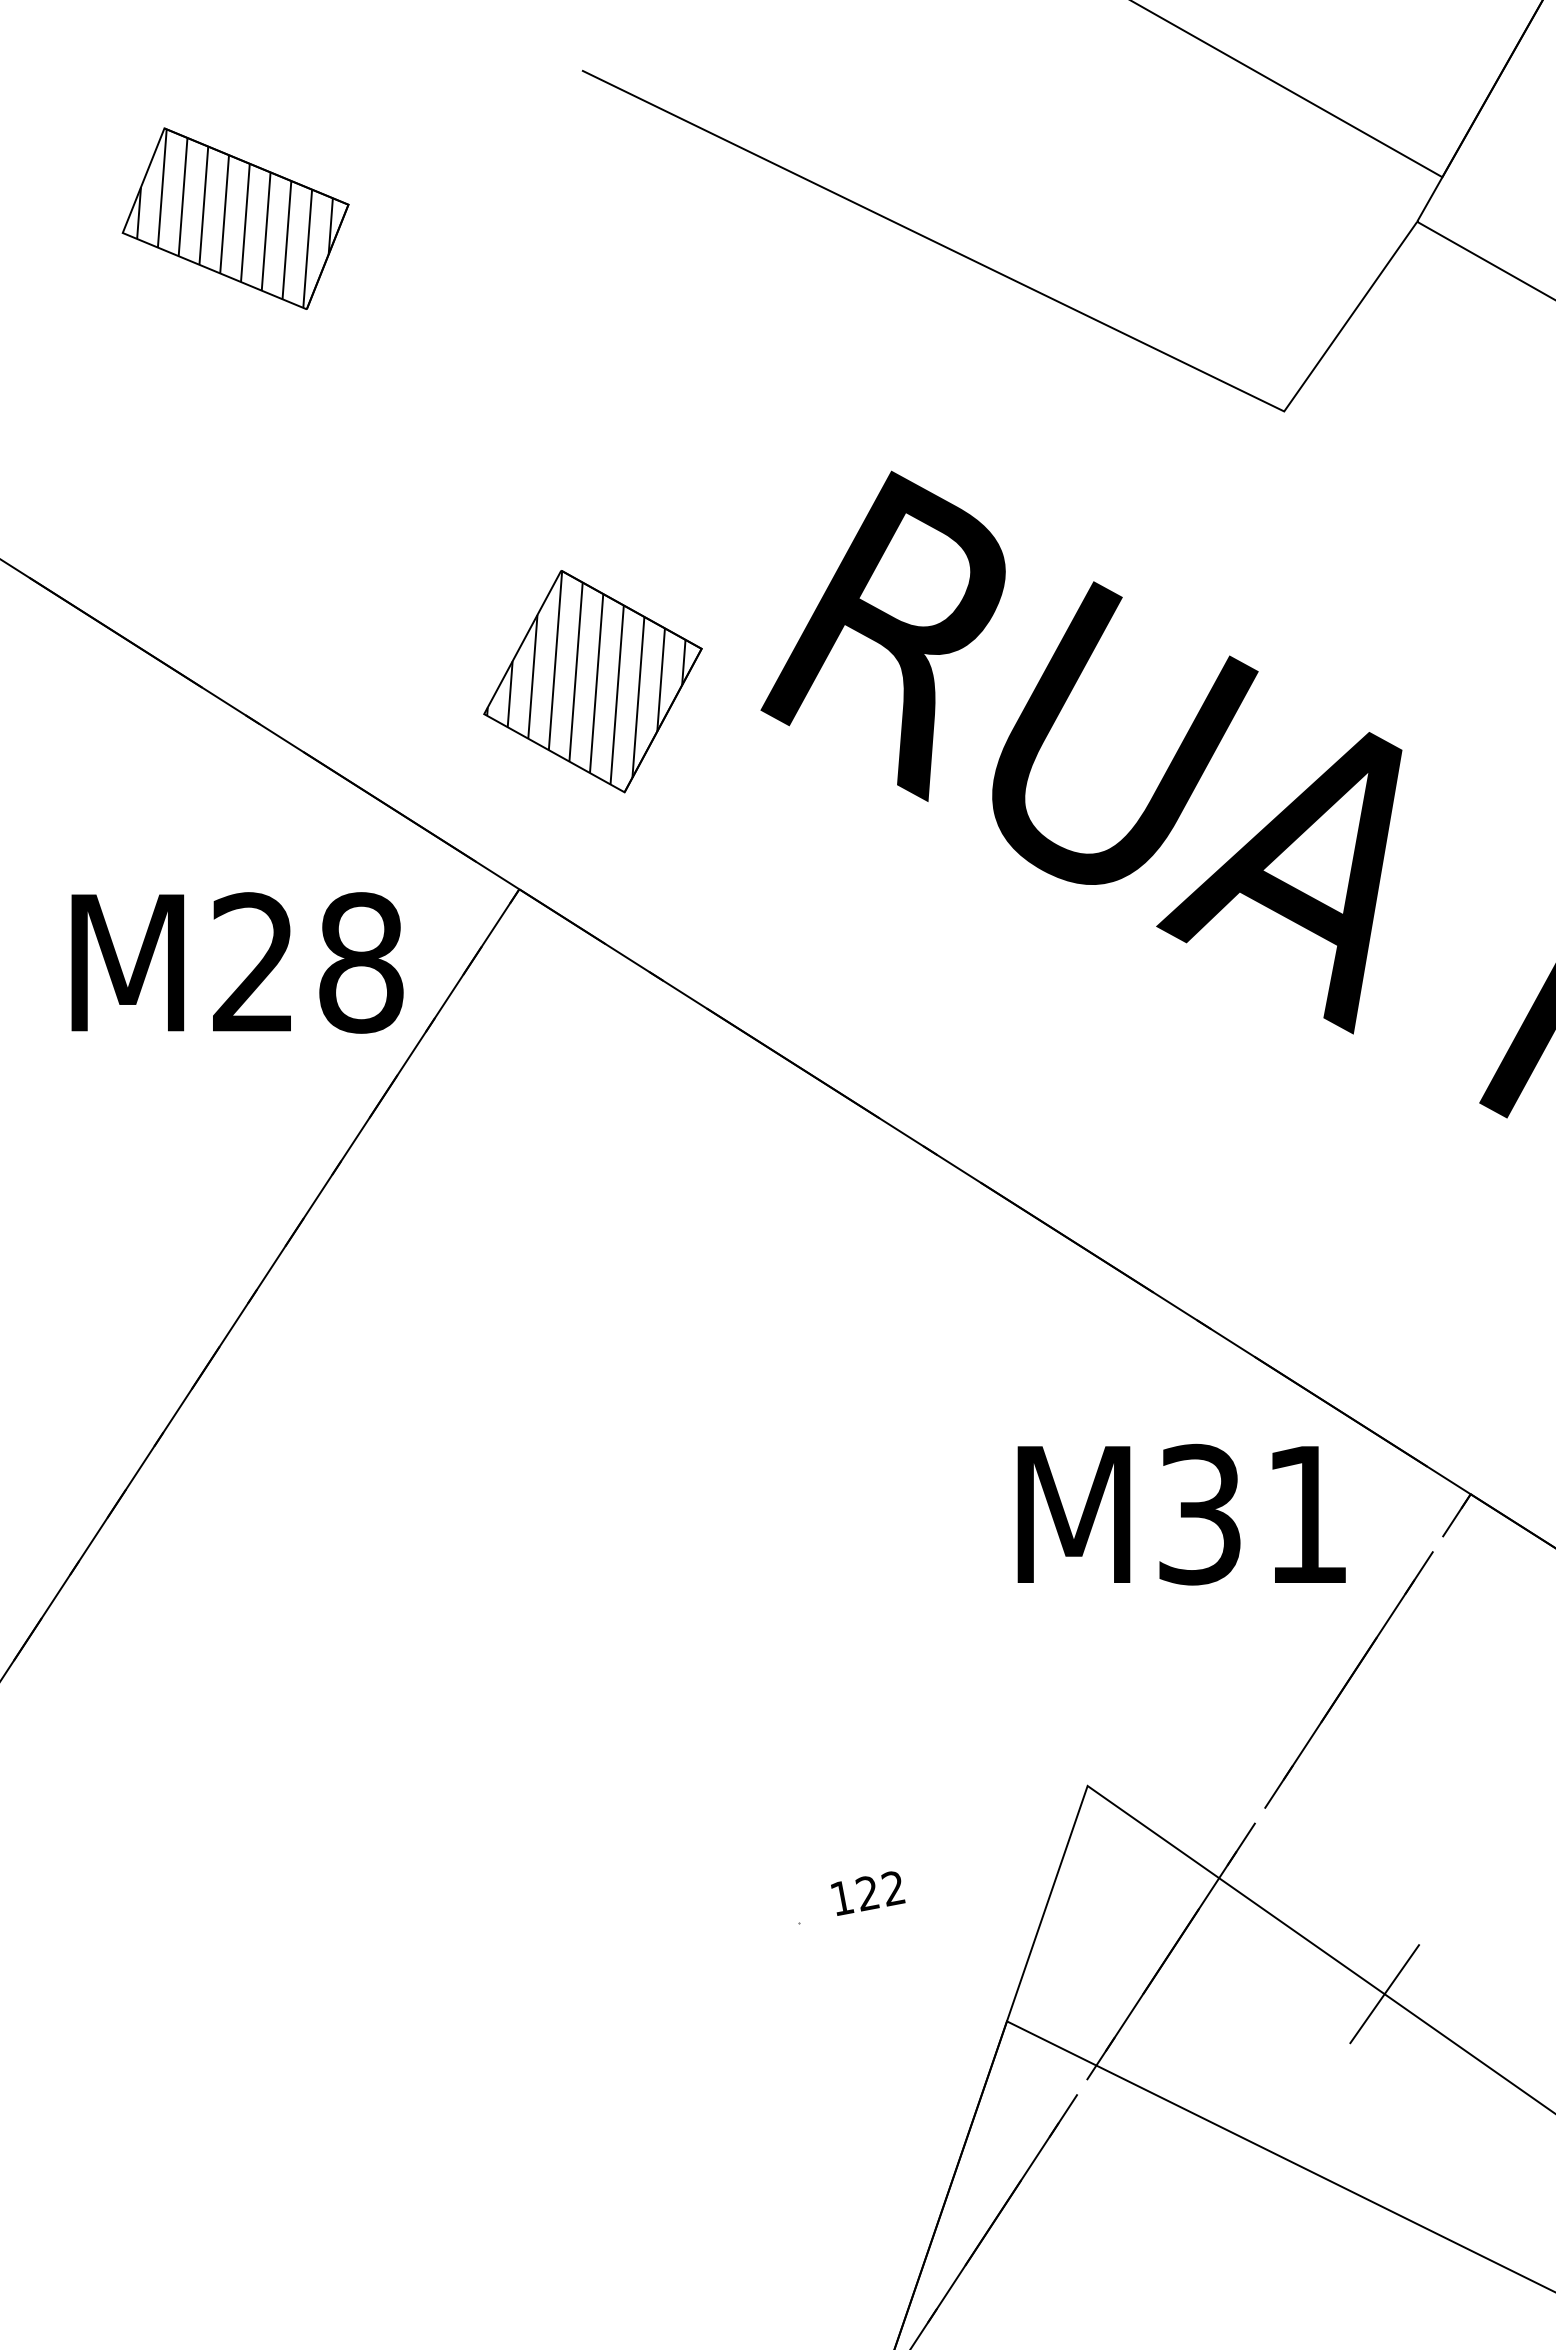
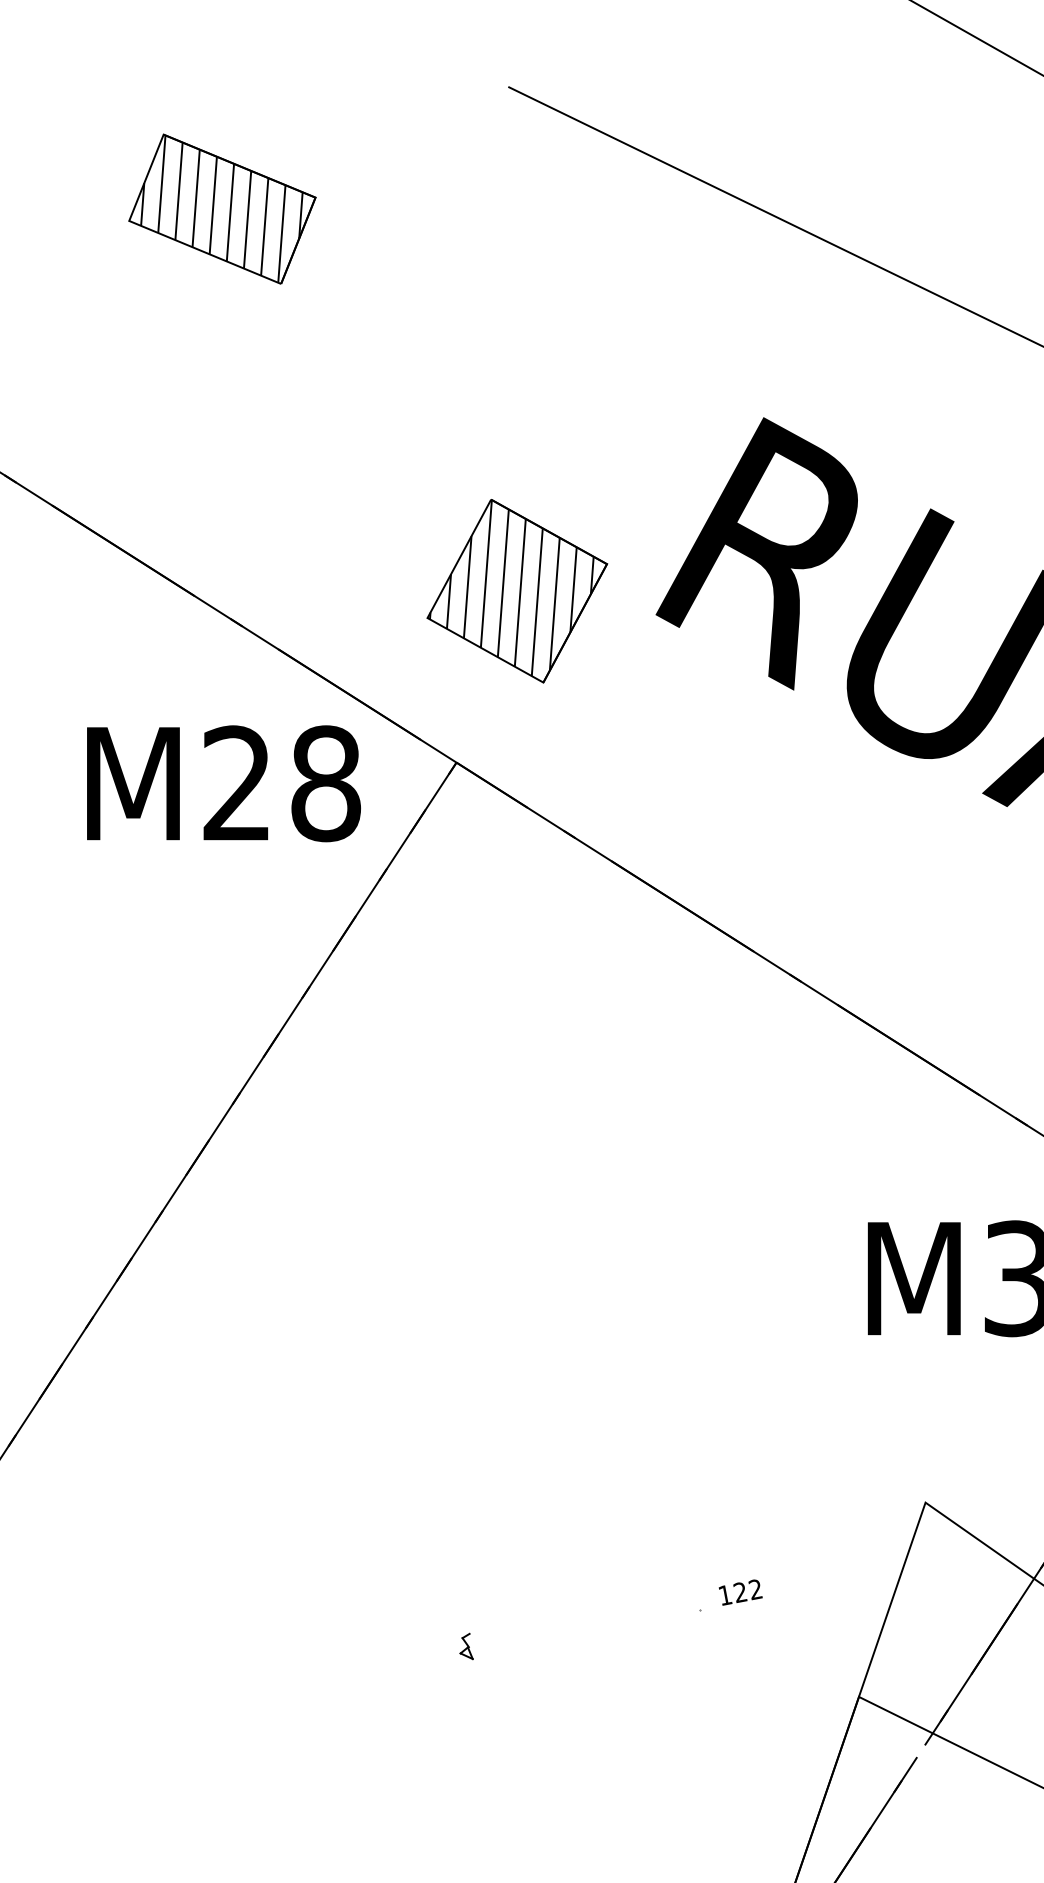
text: (237, 962) -> (223, 783), moved
part: (852, 1898) -> (731, 1595), size x0.71
part: (531, 1960) -> (466, 1646), added

